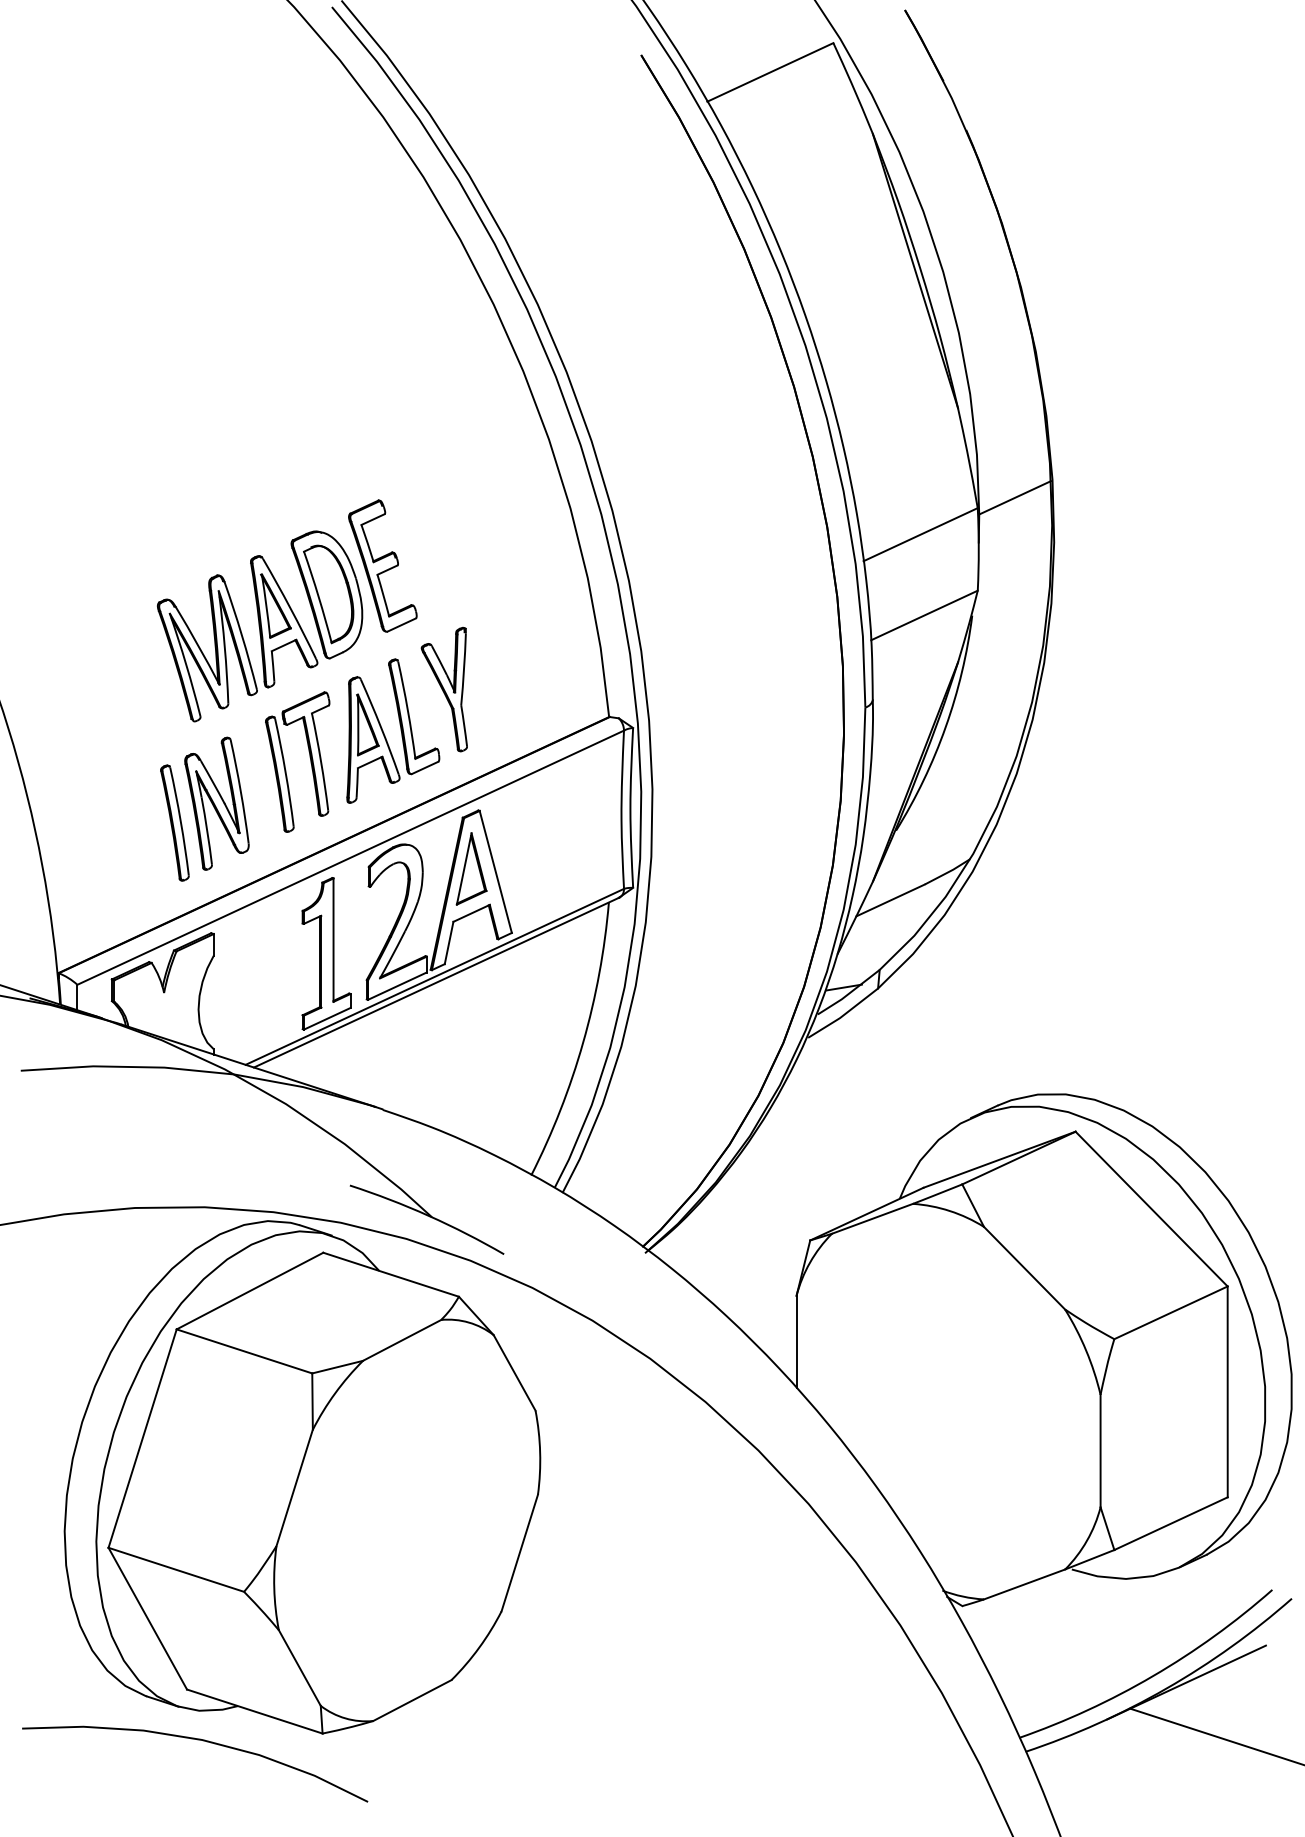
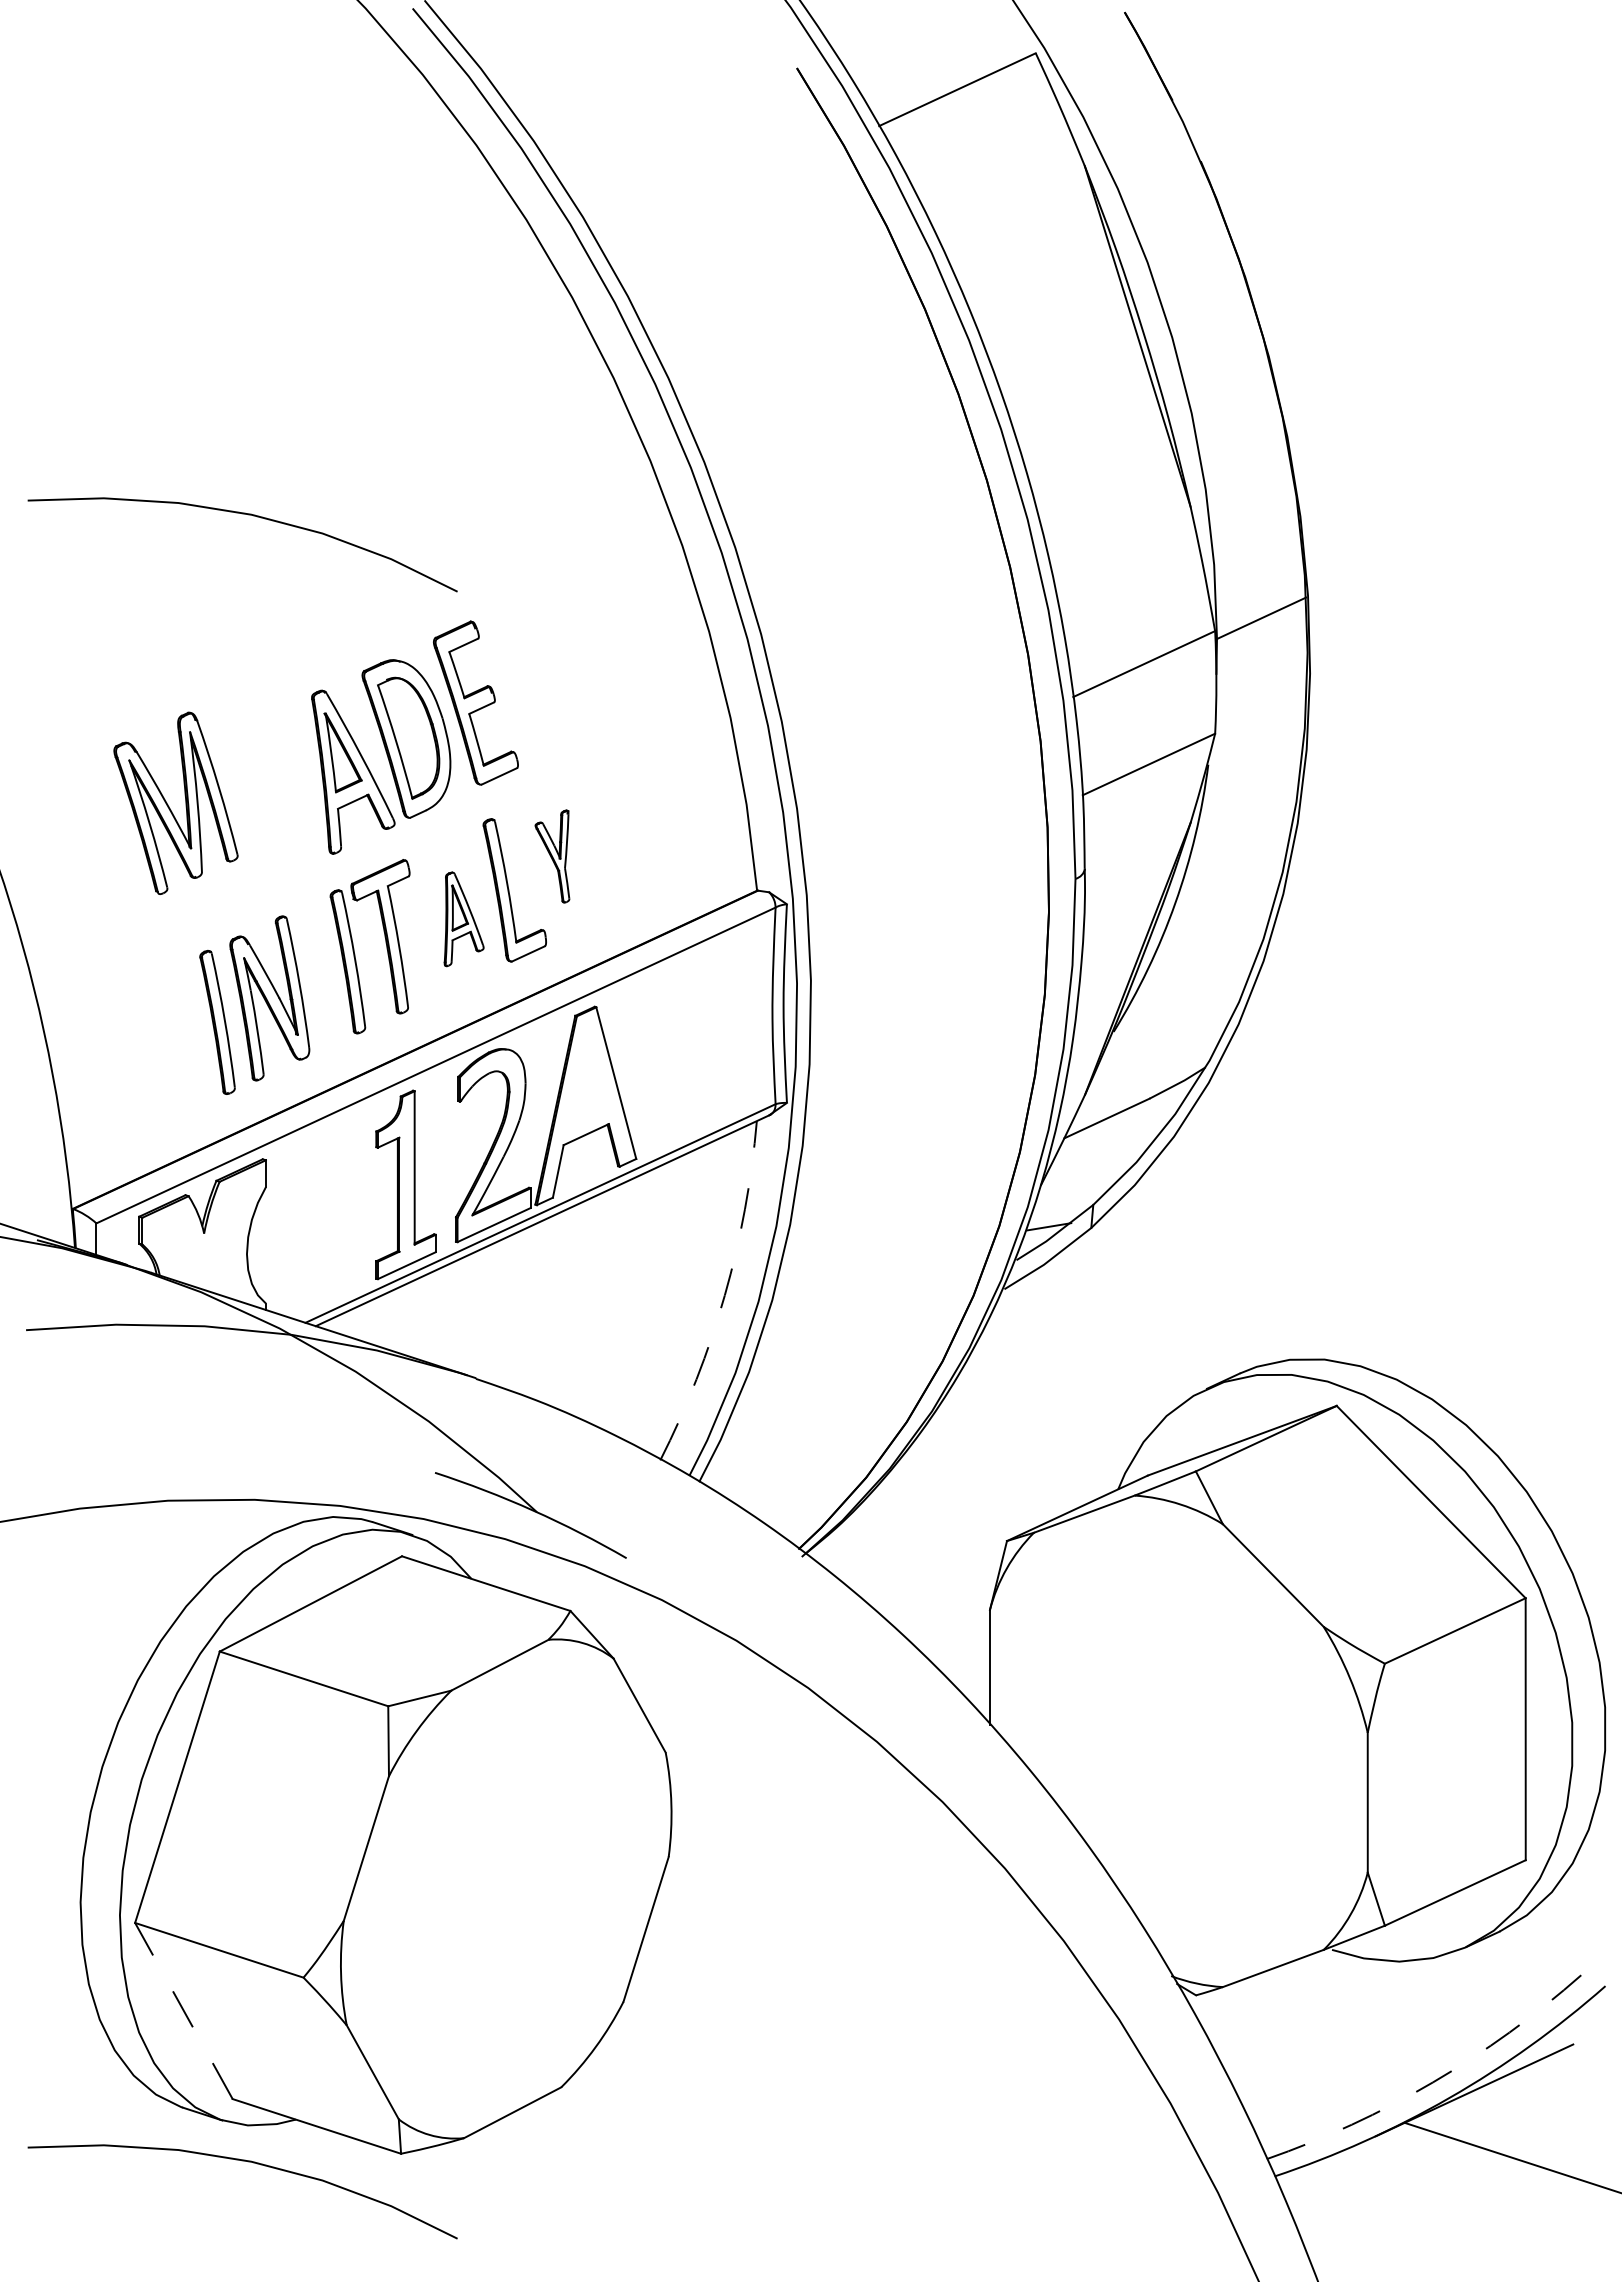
curve: (199, 415) -> (248, 515), added
part: (202, 650) -> (169, 806), moved
part: (444, 689) -> (552, 856), size x0.6
part: (372, 740) -> (463, 919), size x0.6
part: (471, 869) -> (586, 1079), removed
arc: (582, 1042) -> (724, 1295), solid -> dashed
line: (147, 1619) -> (183, 2011), solid -> dashed
arc: (1152, 1676) -> (1432, 2082), solid -> dashed

